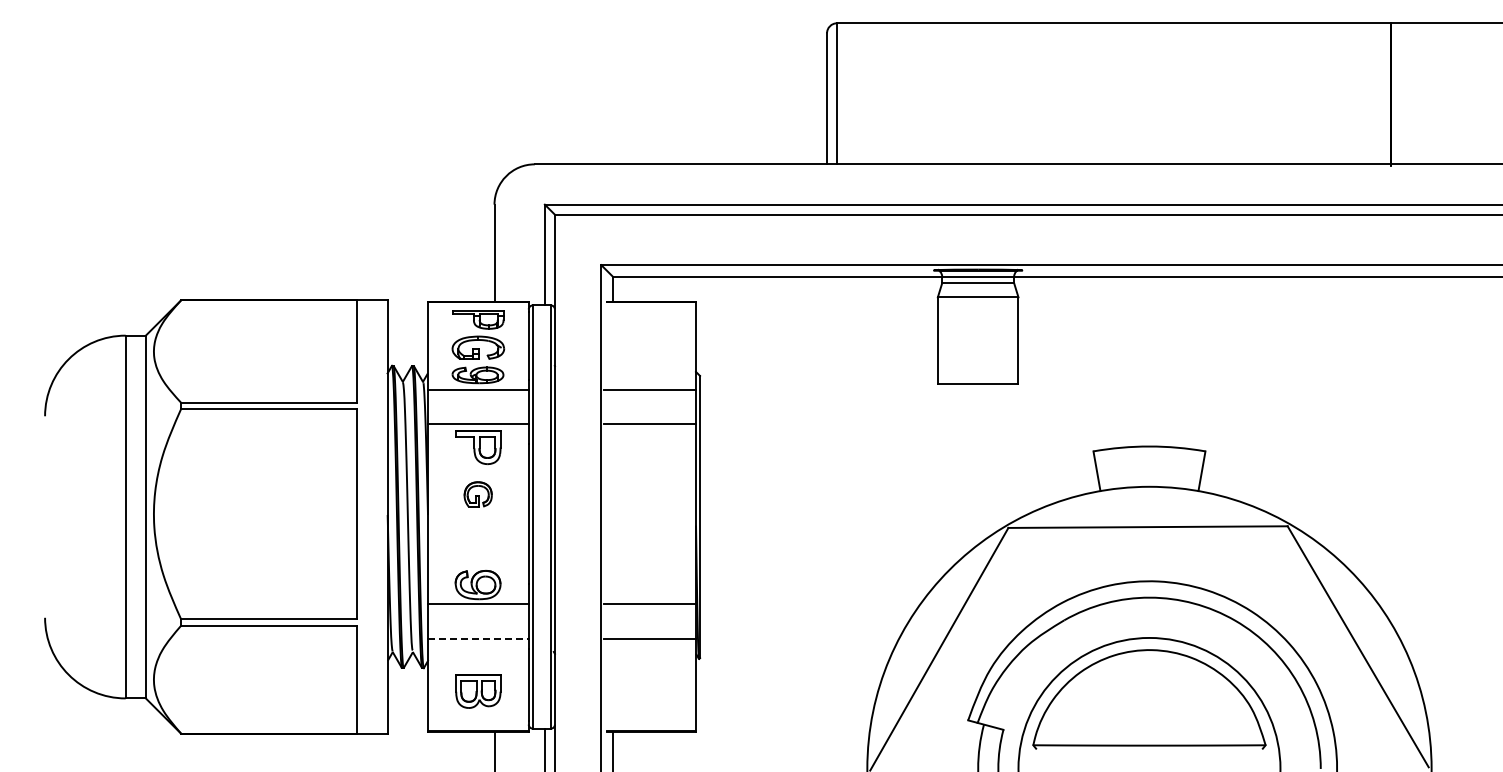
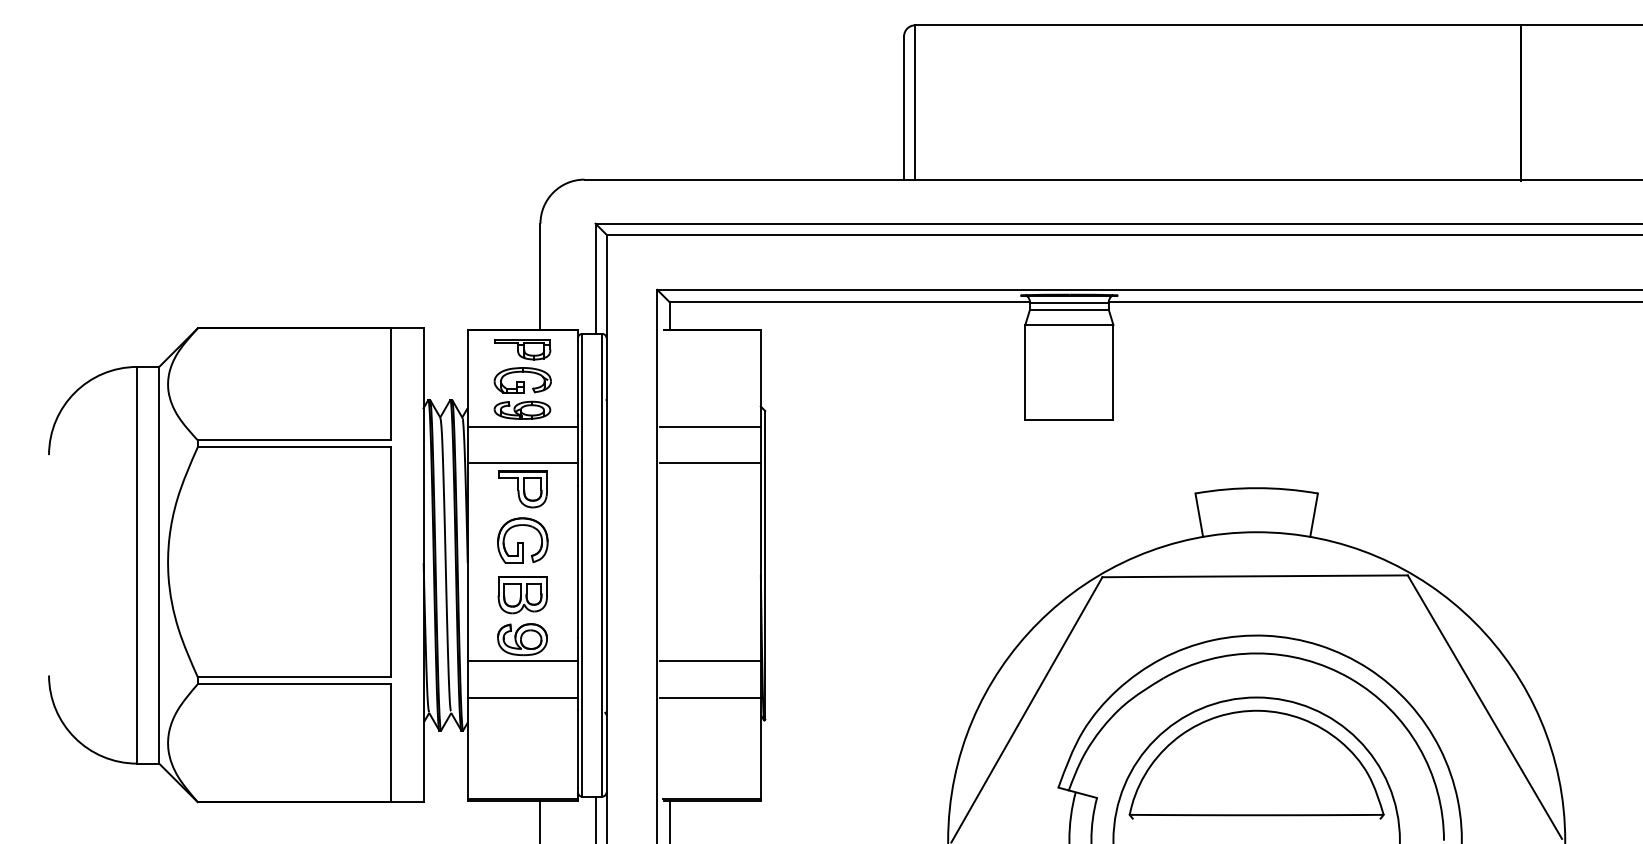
part: (477, 494) -> (521, 540), size x1.67
line: (478, 638) -> (522, 698), dashed -> solid
part: (478, 691) -> (522, 595), moved

